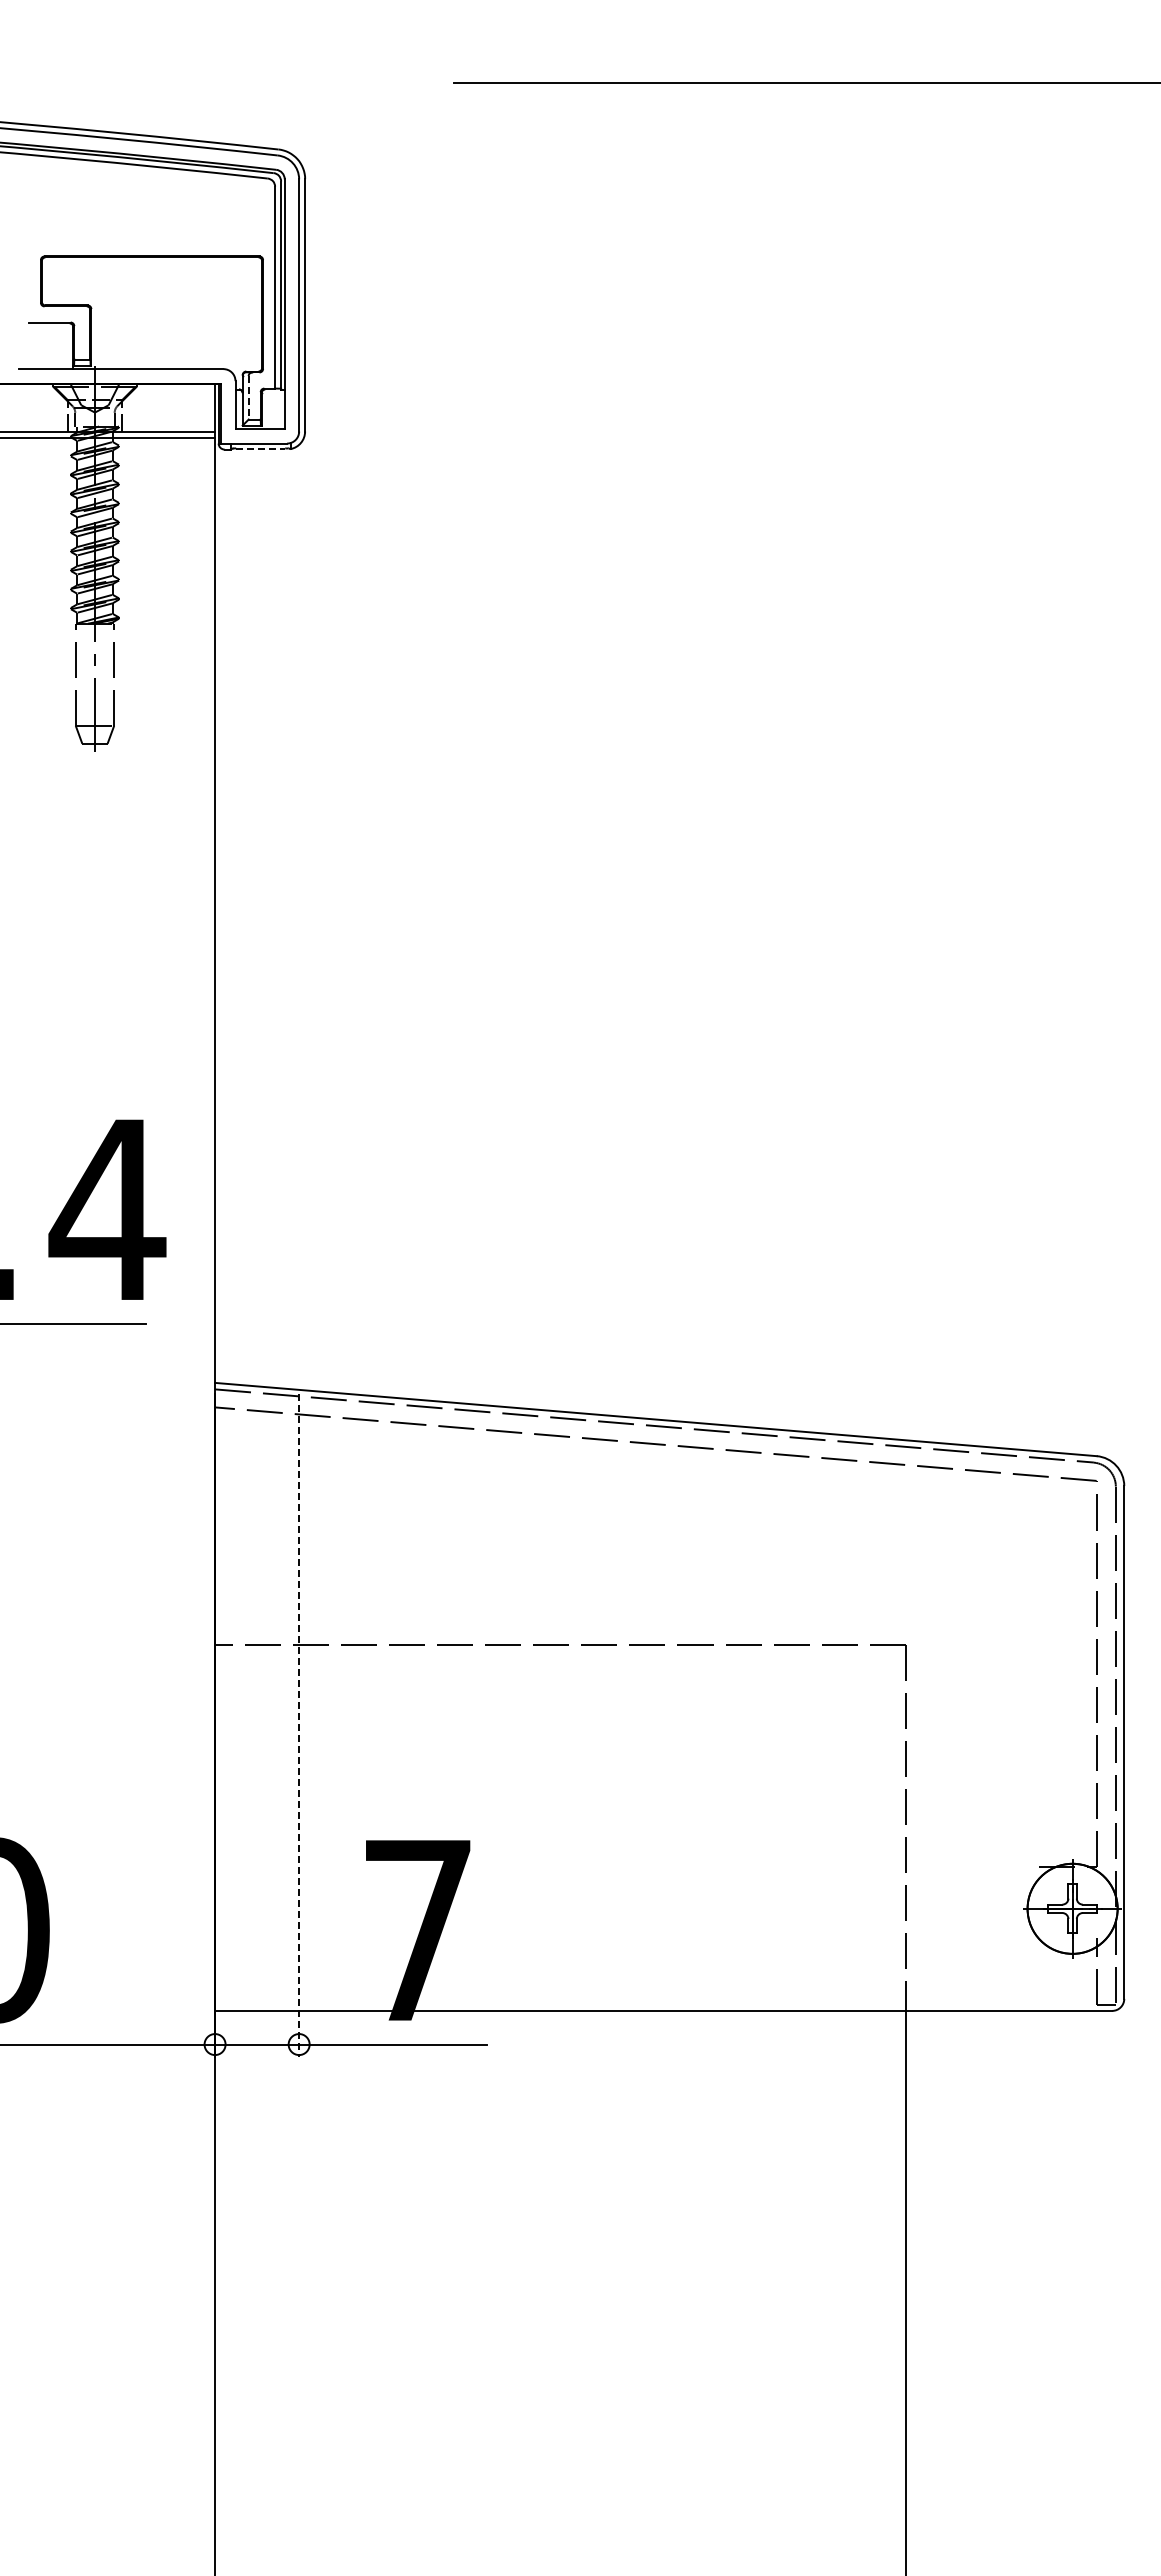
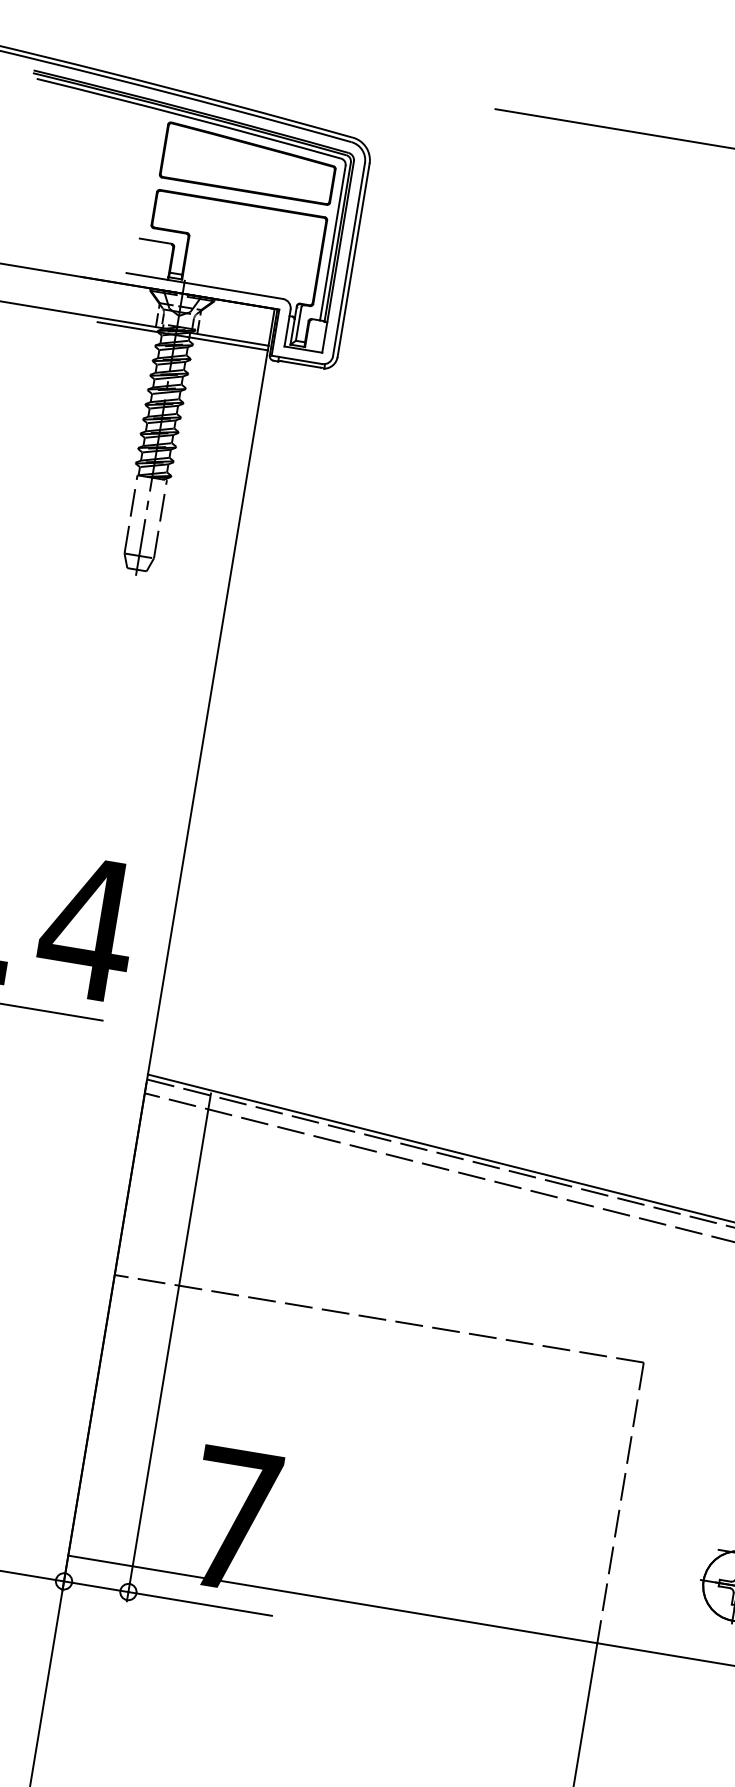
part: (151, 204) -> (248, 163), added
line: (248, 397) -> (298, 323), dashed -> solid
line: (260, 448) -> (301, 364), dashed -> solid
line: (299, 1725) -> (169, 1347), dashed -> solid

